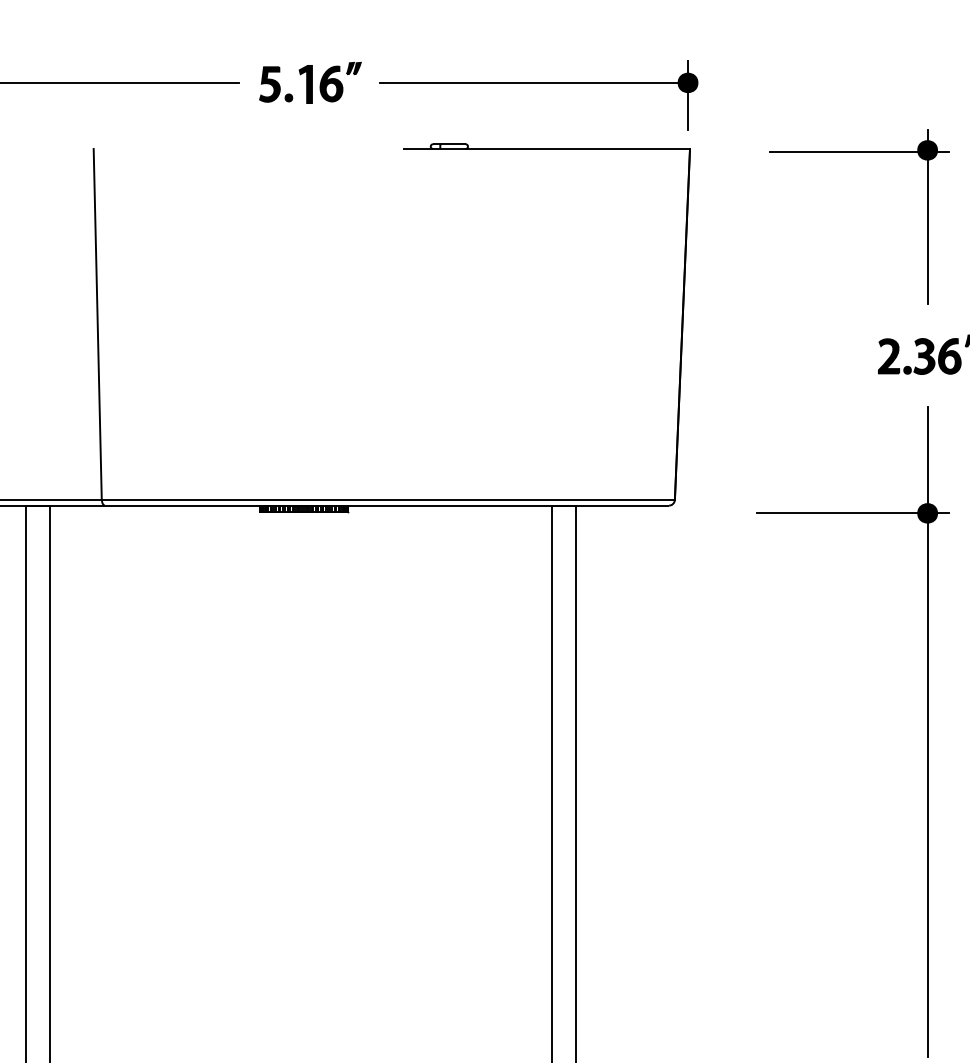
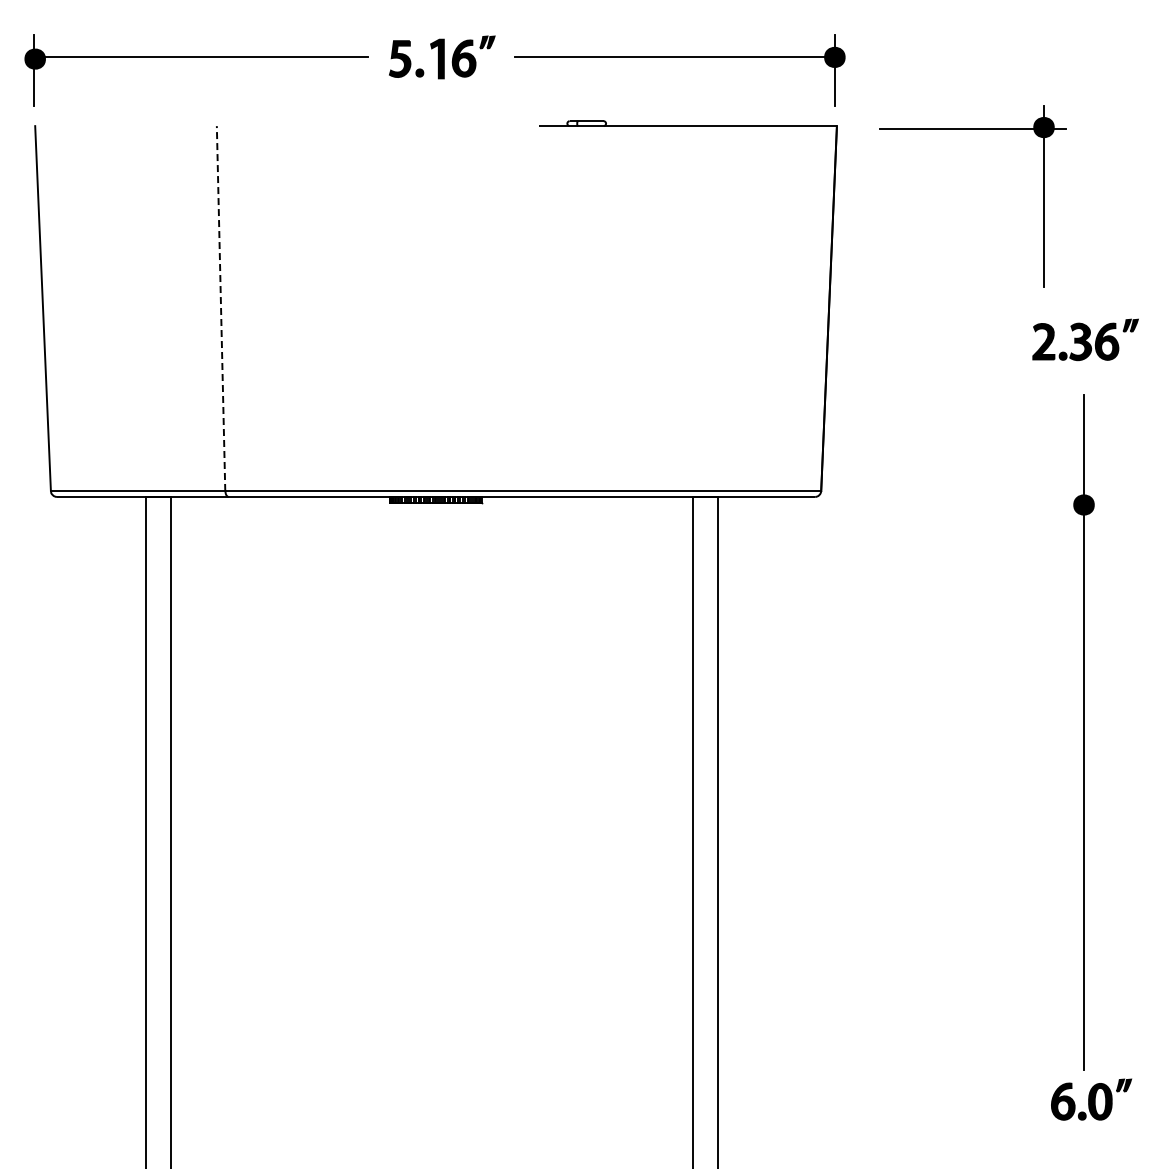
part: (858, 152) -> (972, 129), moved
line: (98, 324) -> (221, 308), solid -> dashed
line: (853, 513) -> (1006, 505), removed

